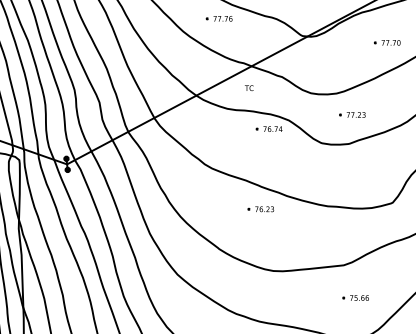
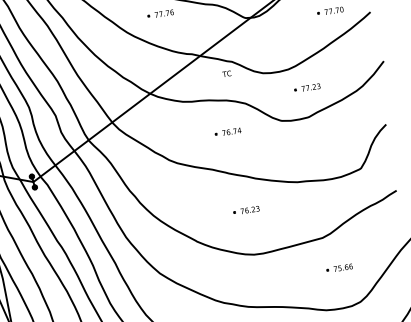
text: (249, 87) -> (227, 73), moved
part: (268, 128) -> (227, 131), moved
part: (260, 209) -> (246, 210), moved

